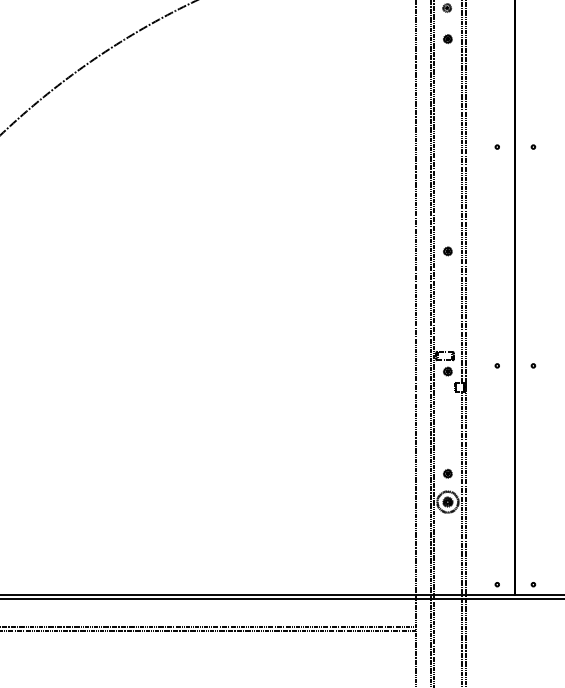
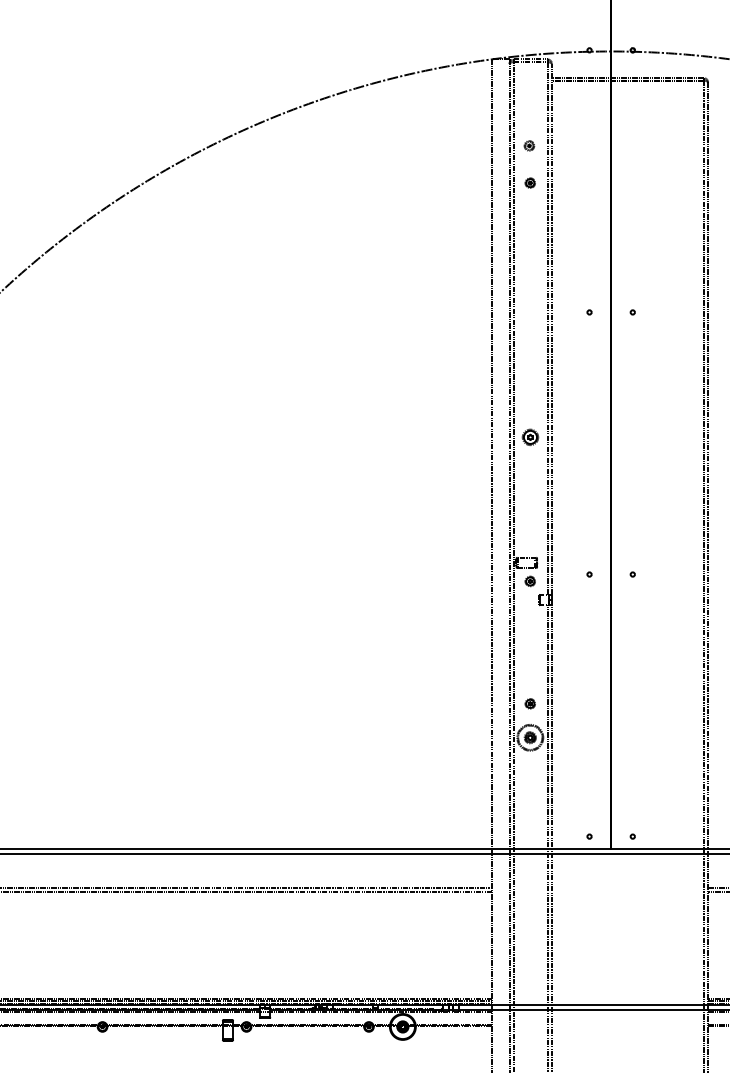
part: (447, 251) -> (529, 437), size x1.6

